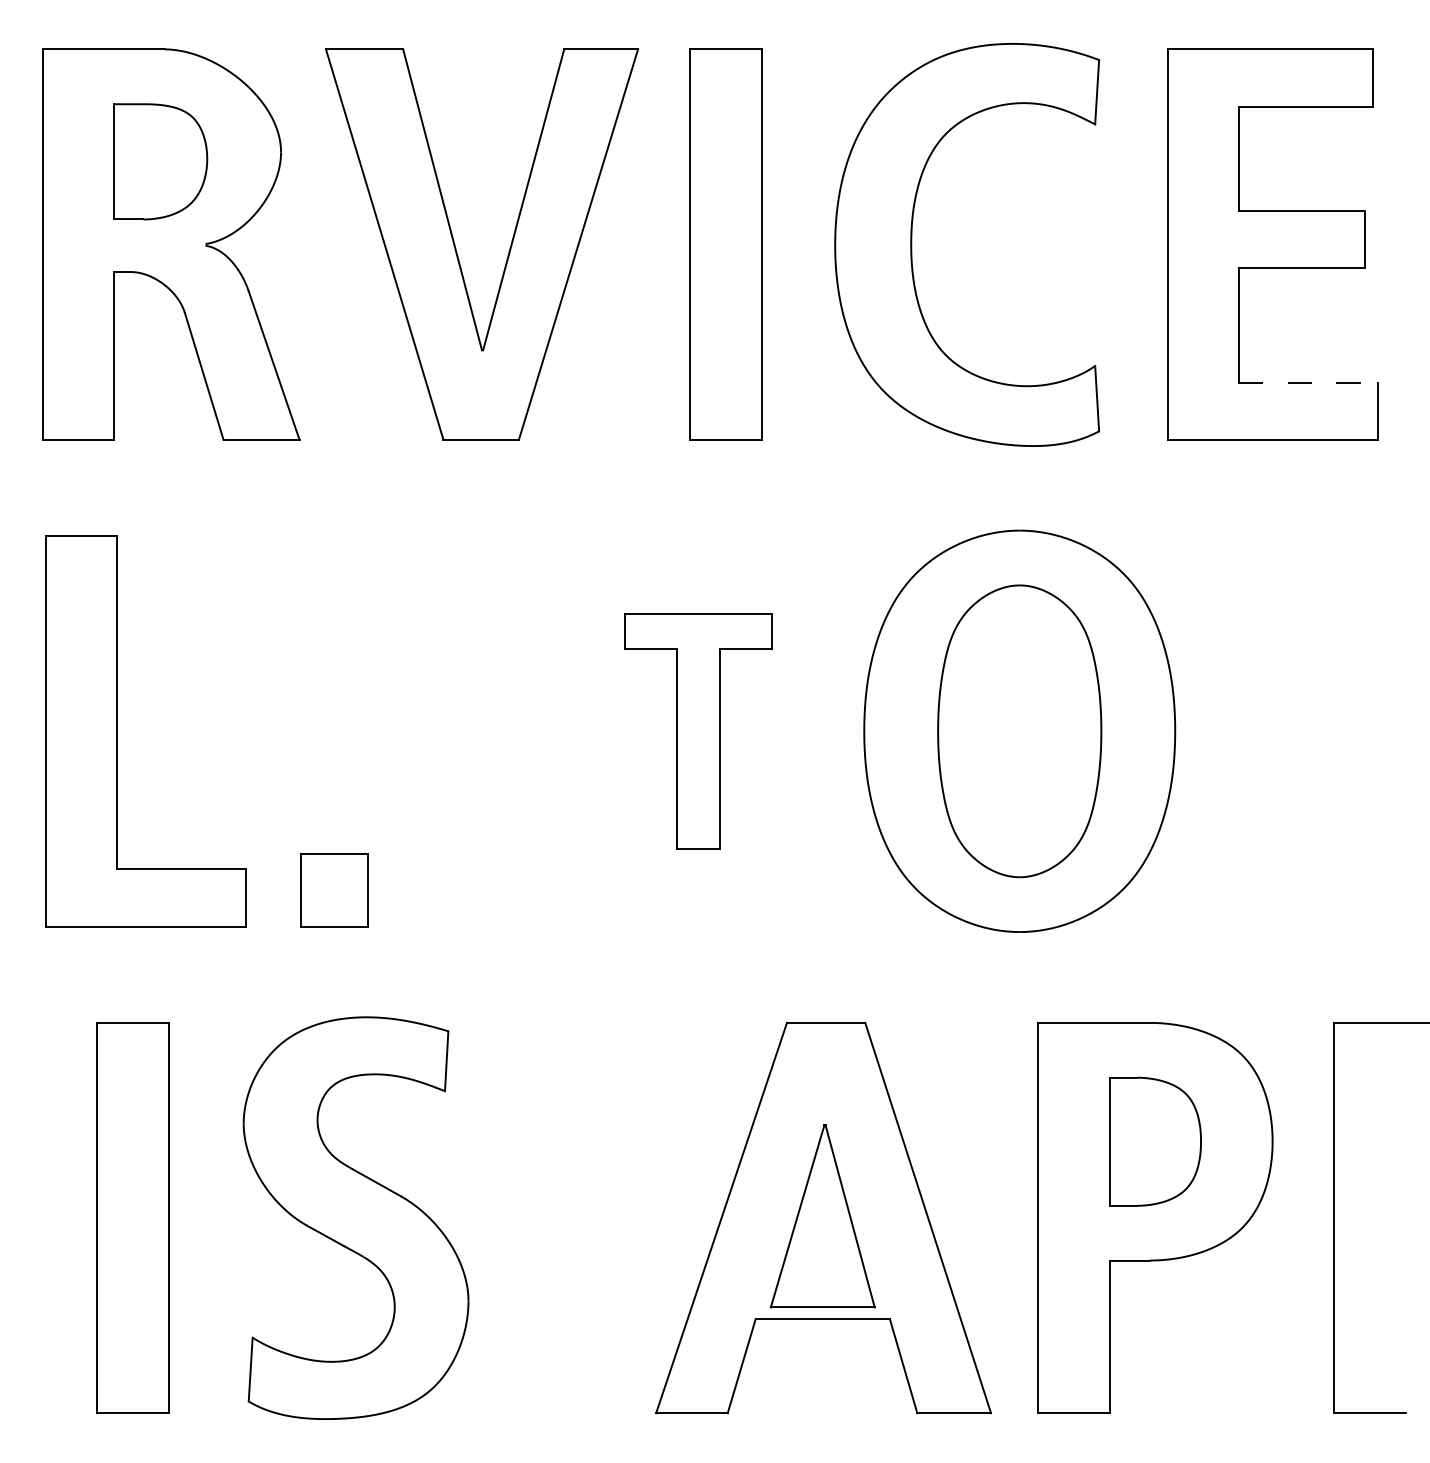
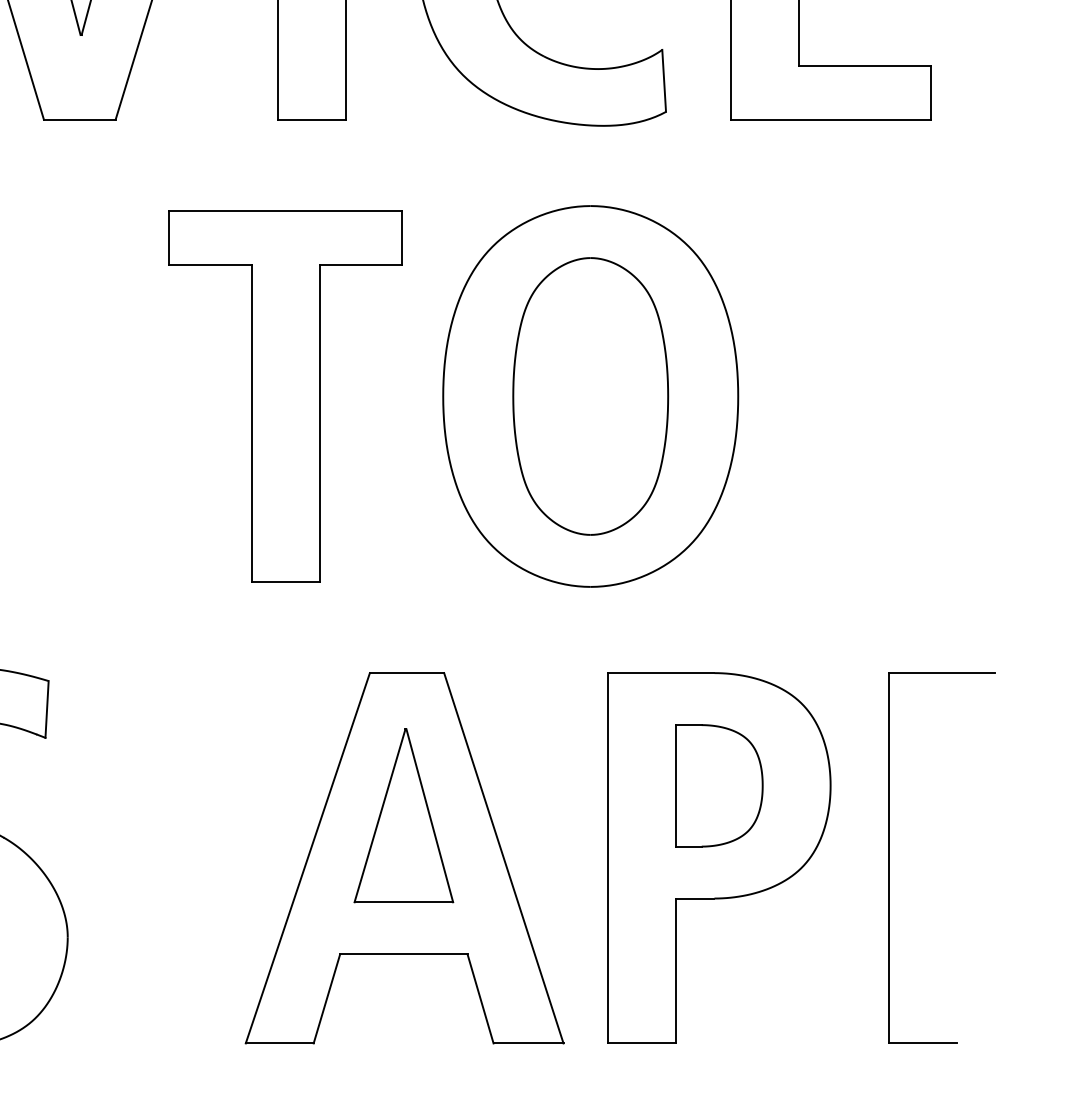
line: (1308, 382) -> (864, 65), dashed -> solid
part: (698, 731) -> (285, 396), size x1.67
part: (822, 1216) -> (403, 815), moved

